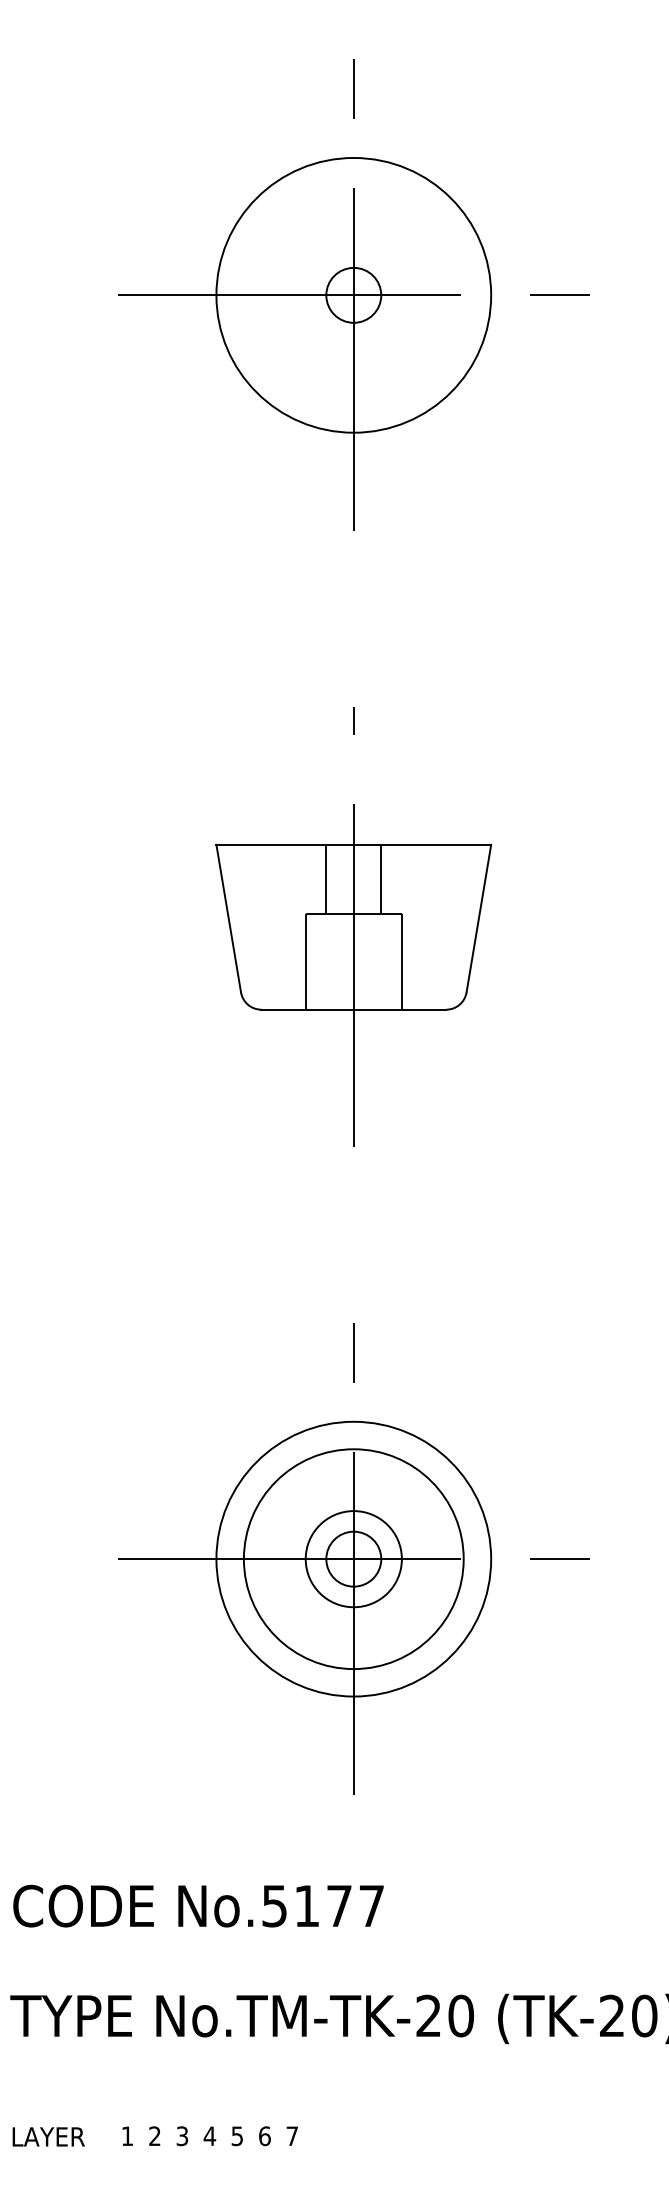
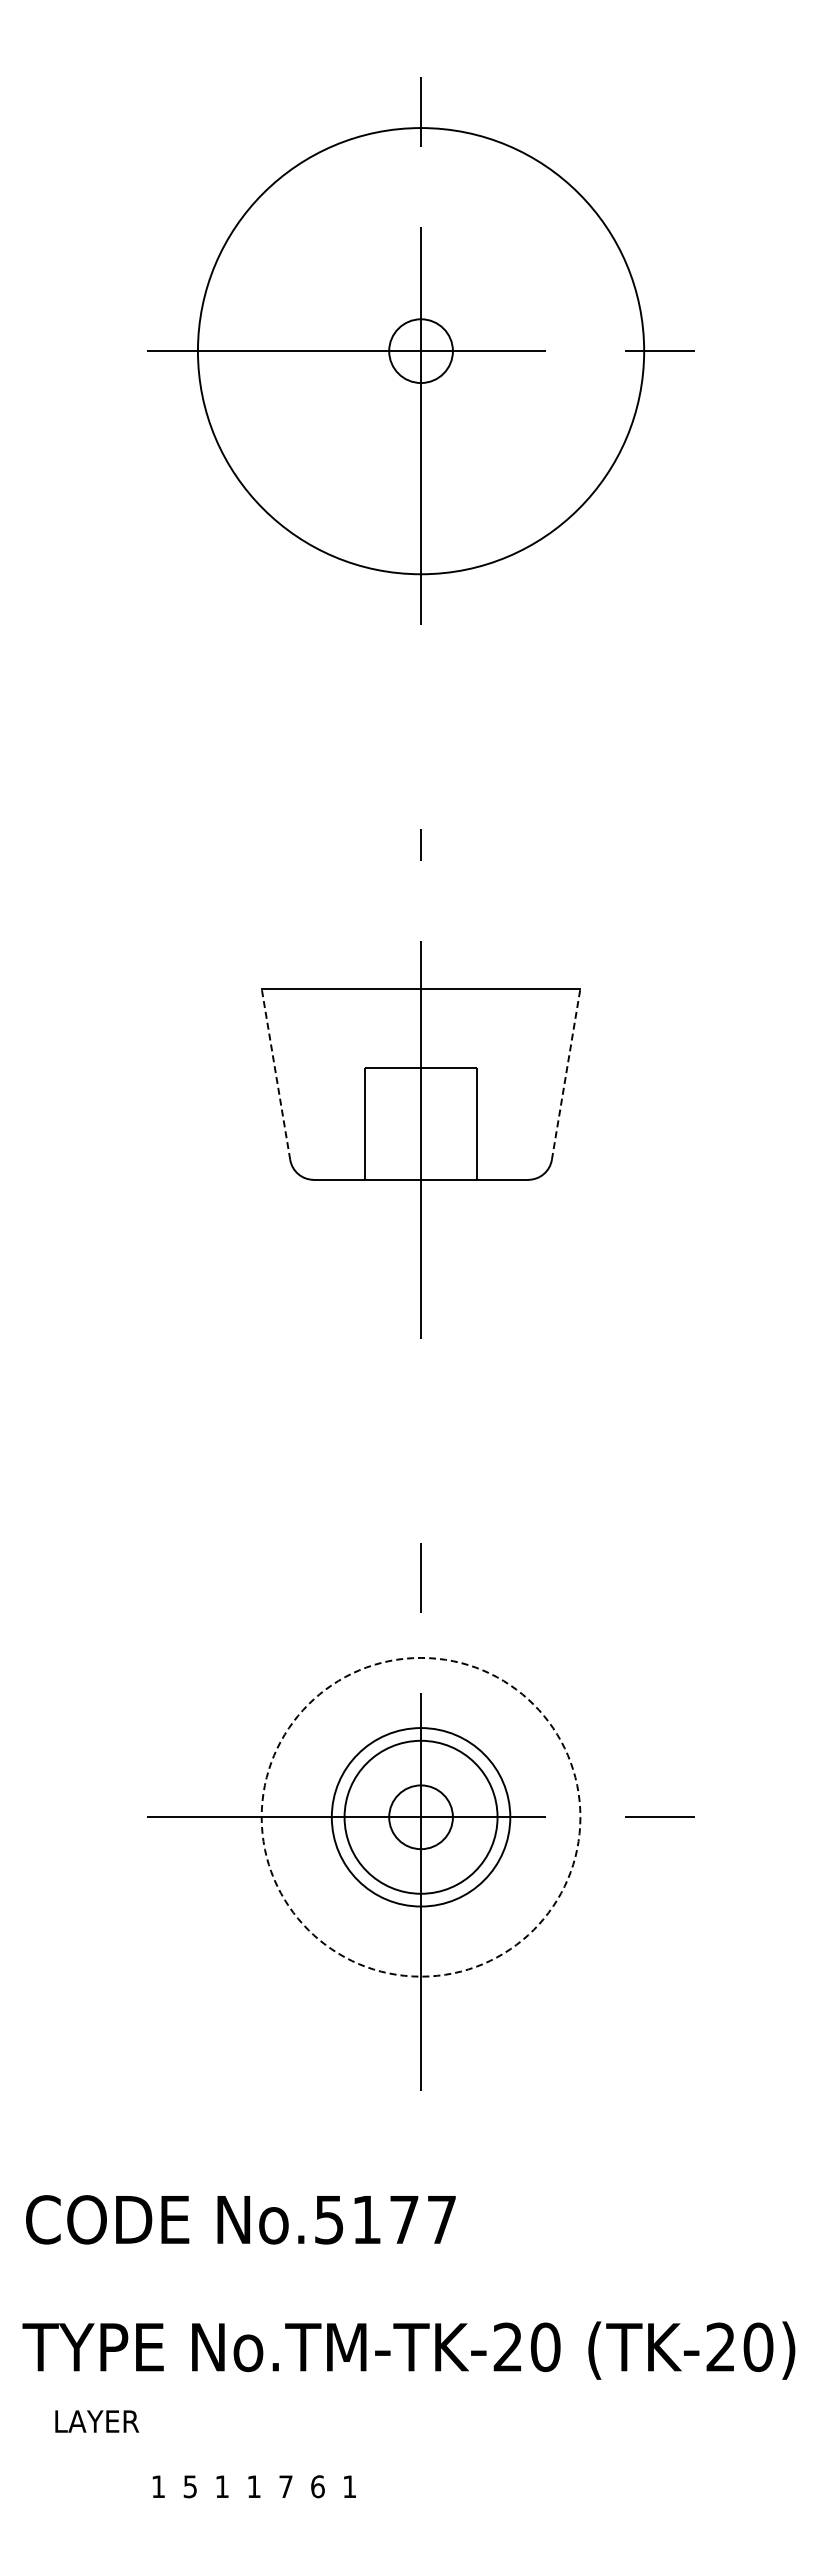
circle: (353, 294) -> (420, 350), size x1.4
line: (326, 879) -> (389, 1028), removed
line: (380, 879) -> (452, 1028), removed
line: (228, 918) -> (275, 1074), solid -> dashed
line: (479, 918) -> (566, 1074), solid -> dashed
circle: (353, 1558) -> (420, 1816), size x0.6
circle: (353, 1558) -> (420, 1816), solid -> dashed
circle: (353, 1559) -> (420, 1817), size x1.6
text: (49, 2136) -> (97, 2421), moved
text: (154, 2136) -> (189, 2486), 2 -> 5
text: (181, 2136) -> (221, 2486), 3 -> 1
text: (209, 2136) -> (253, 2486), 4 -> 1
text: (236, 2136) -> (285, 2486), 5 -> 7
text: (292, 2136) -> (349, 2486), 7 -> 1

